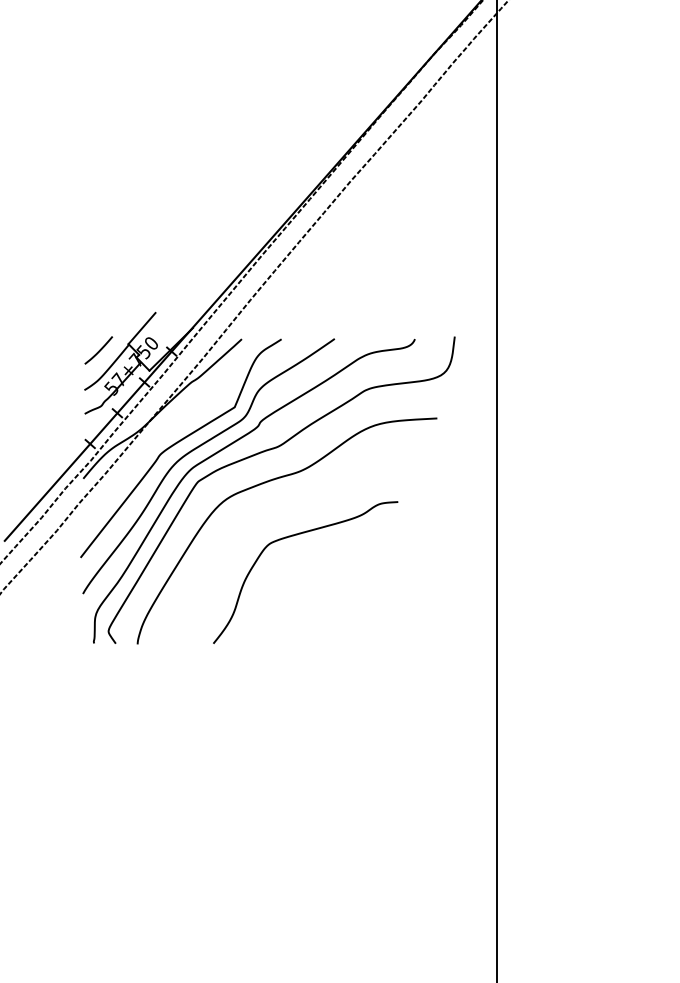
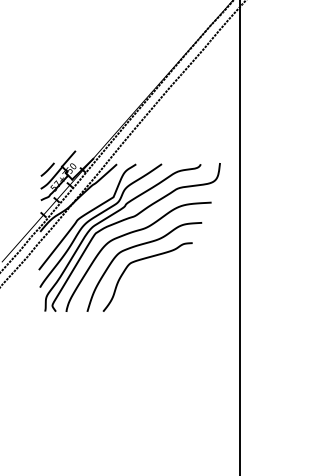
curve: (286, 509) -> (138, 246), added

